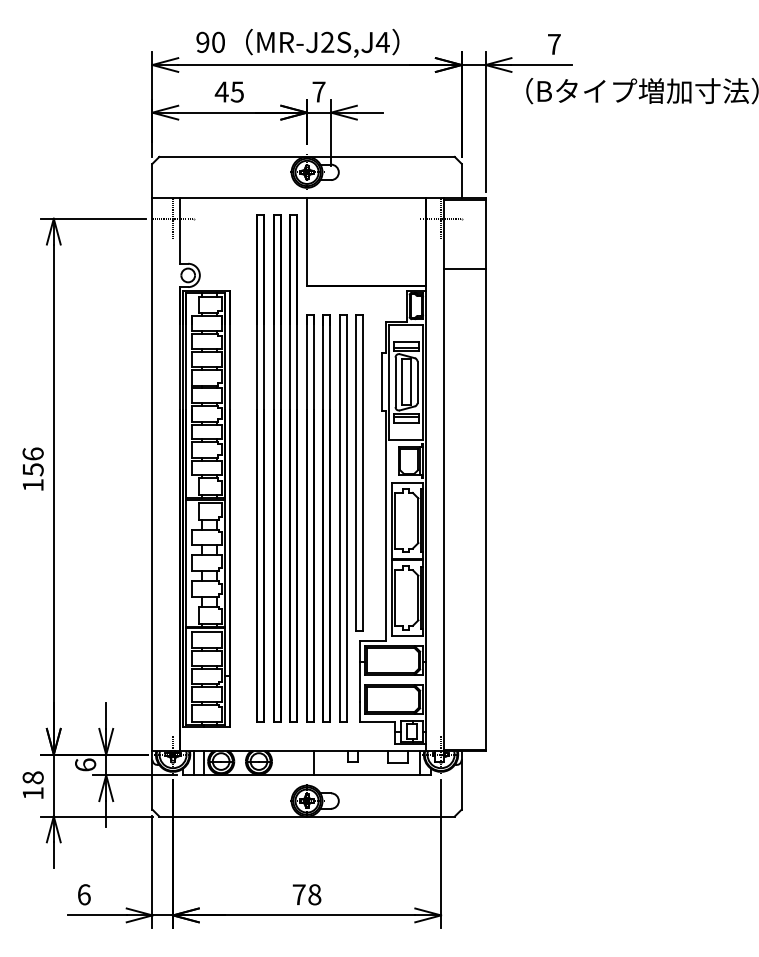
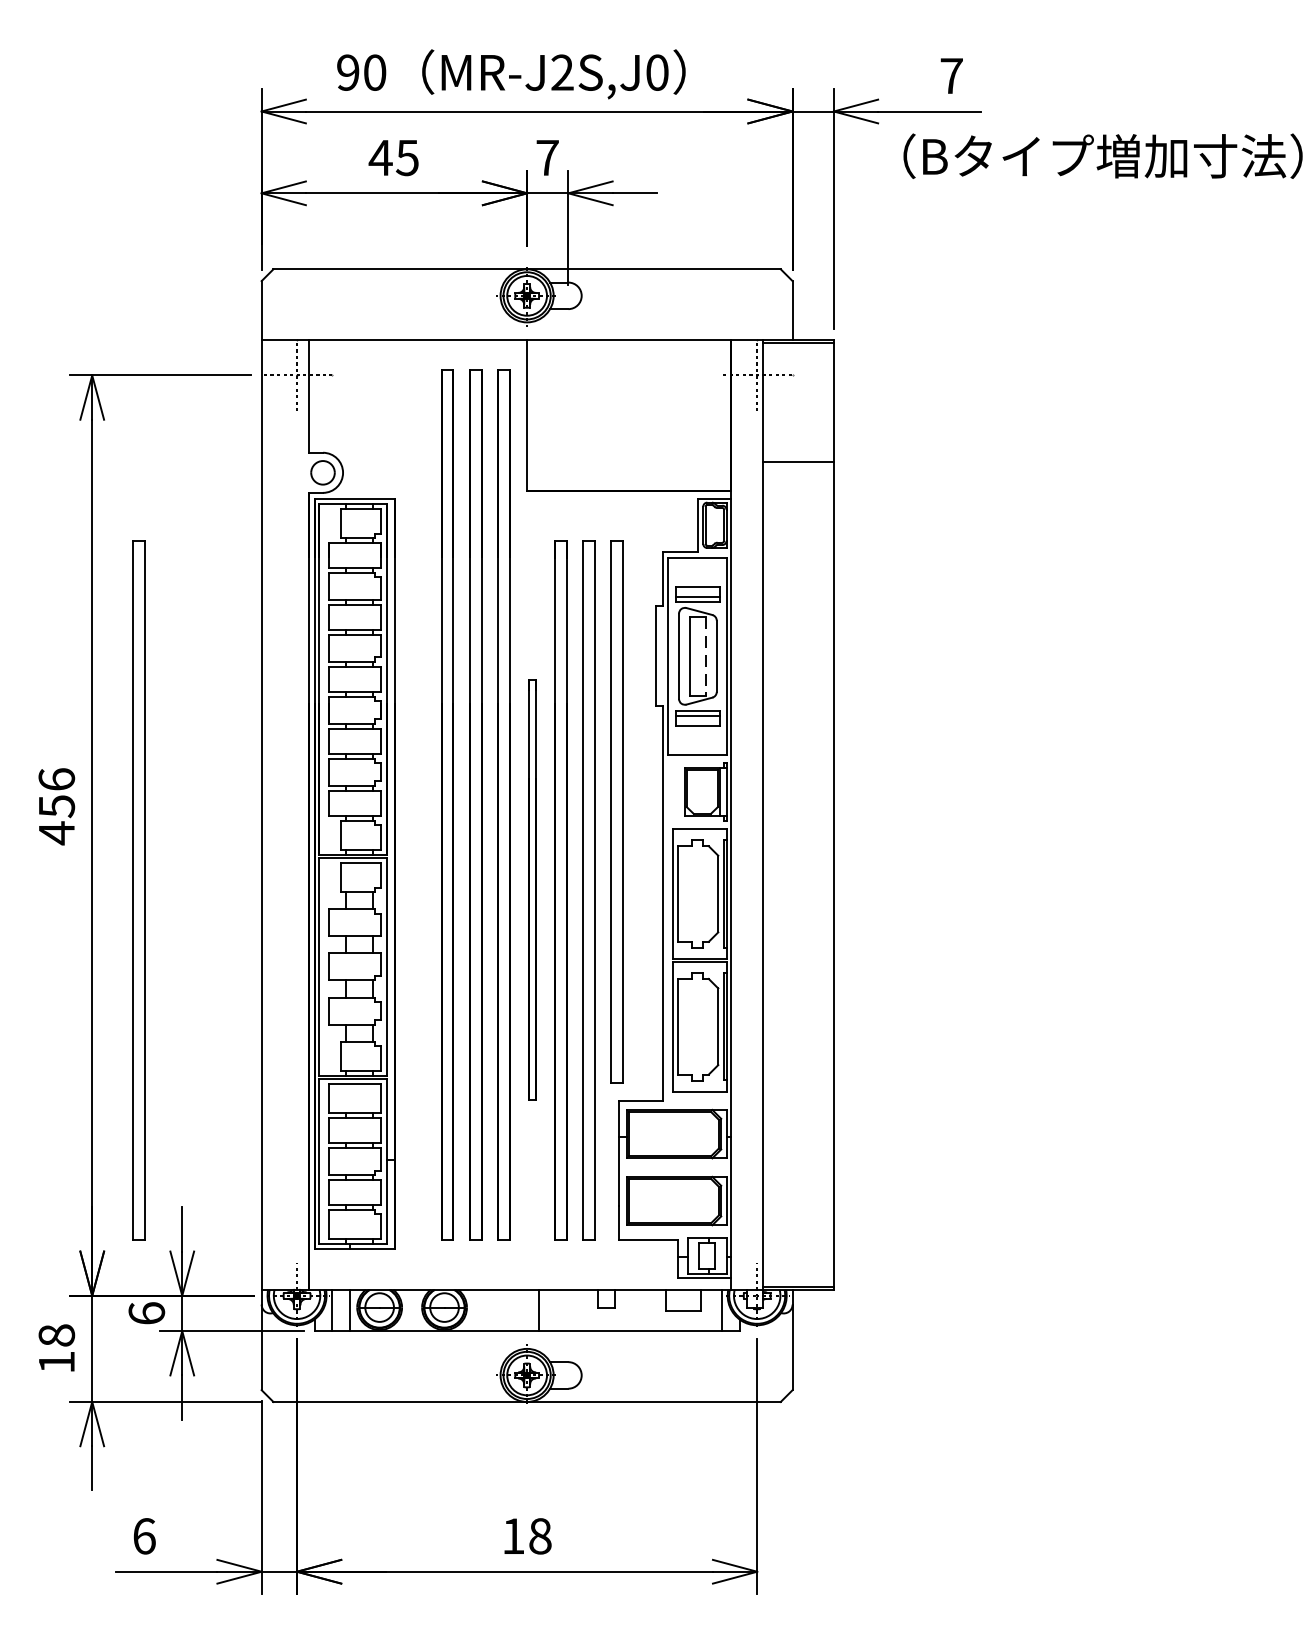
text: (382, 42) -> (656, 72), MR-J2S,J4 -> MR-J2S,J0
line: (411, 382) -> (706, 656), solid -> dashed
text: (32, 485) -> (55, 833), 156 -> 456
part: (81, 518) -> (139, 890), added
part: (310, 518) -> (533, 890), size x0.6
text: (298, 894) -> (512, 1535), 78 -> 18

